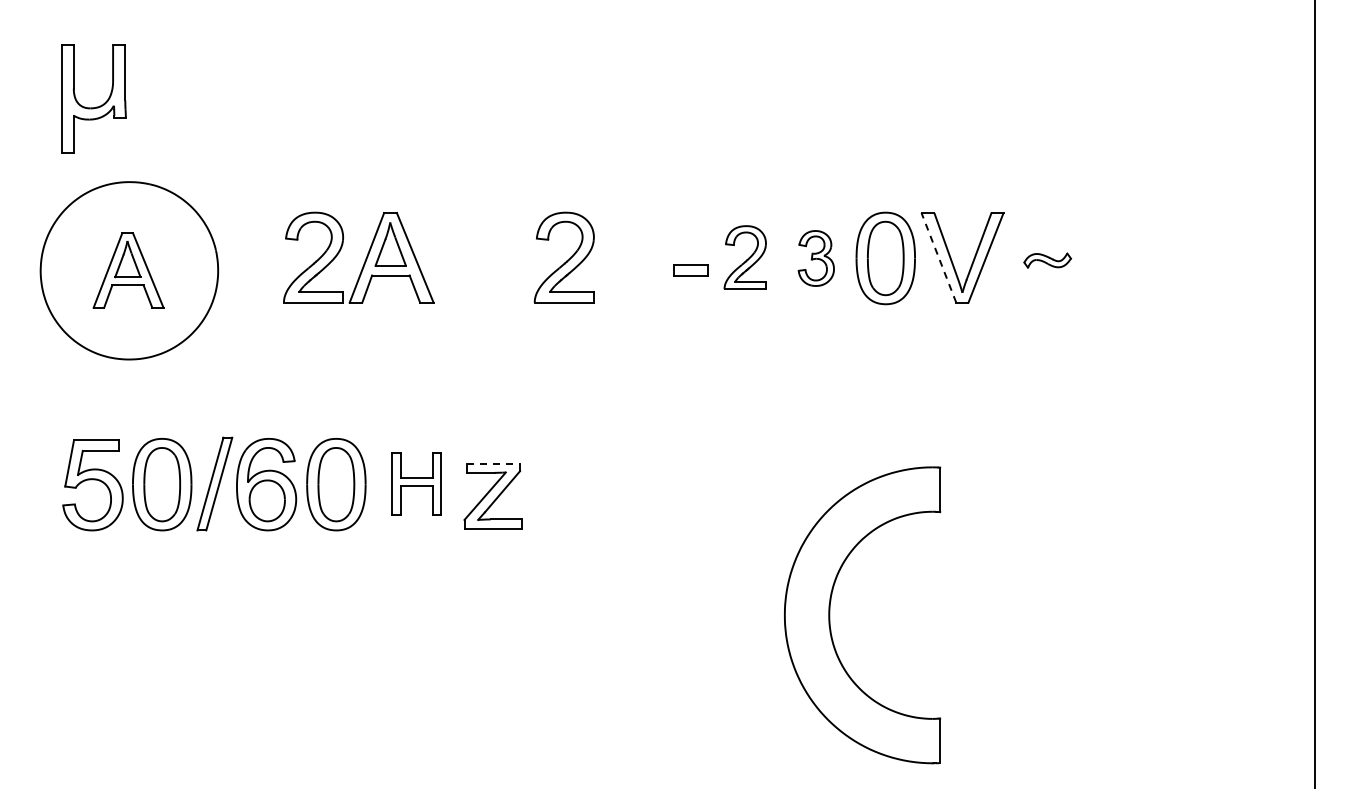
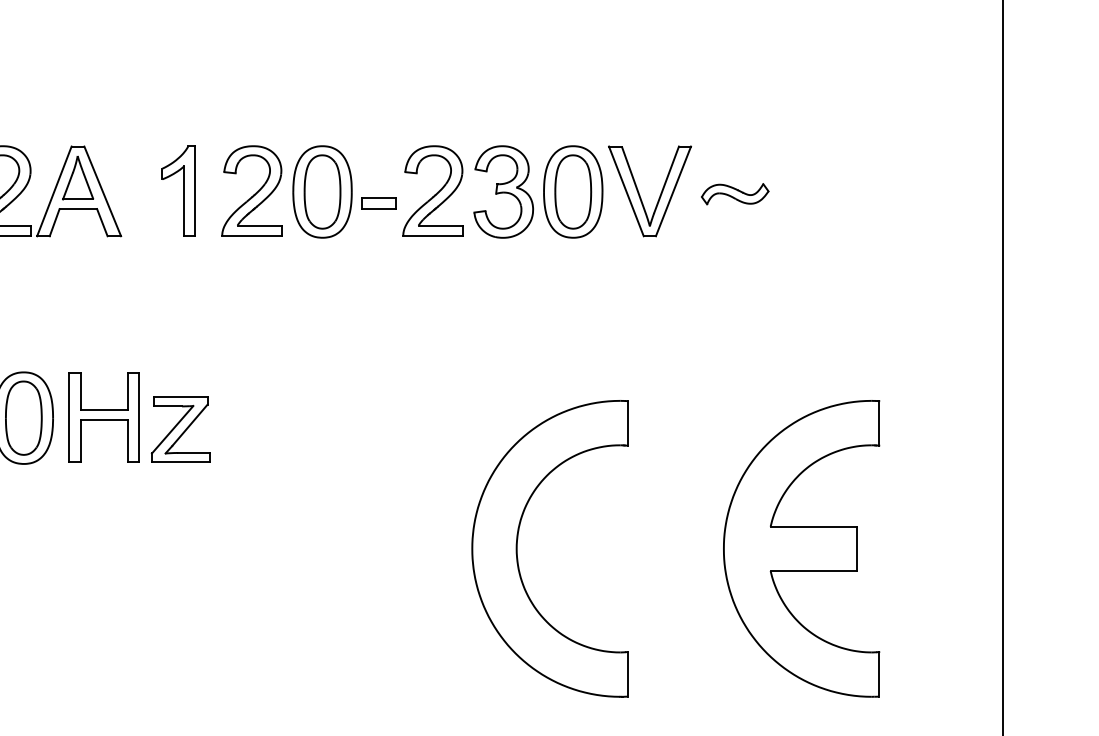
part: (491, 257) -> (178, 191), added
part: (744, 257) -> (431, 191), size x1.43
line: (938, 257) -> (625, 191), dashed -> solid
part: (634, 258) -> (321, 192), added
part: (816, 258) -> (503, 192), size x1.67
part: (1047, 260) -> (734, 194), size x1.43
line: (493, 463) -> (180, 397), dashed -> solid
part: (416, 483) -> (103, 417), size x1.43
part: (1113, 615) -> (800, 549), added

